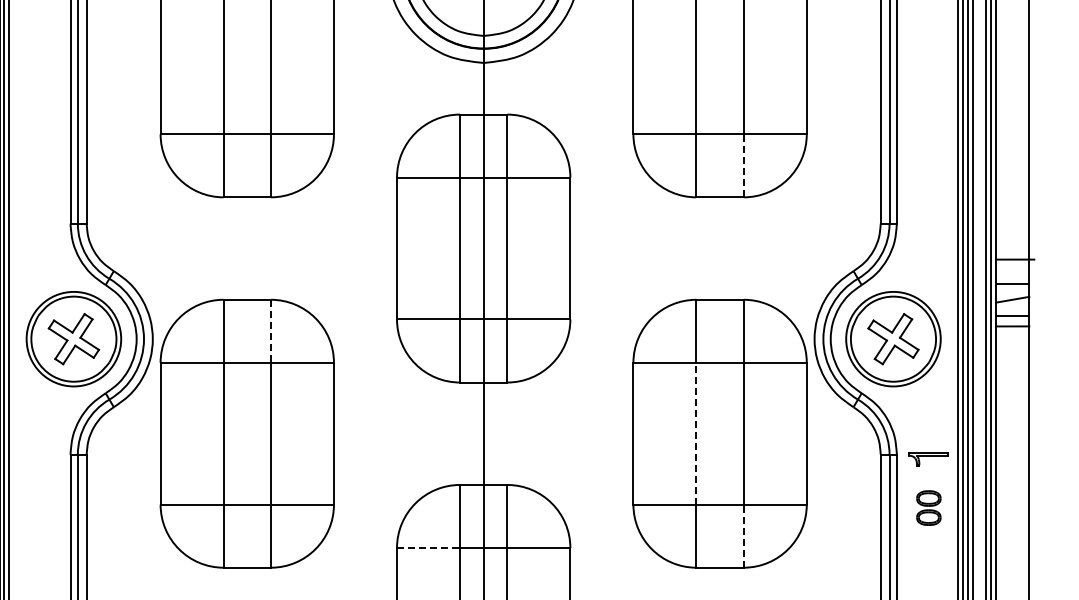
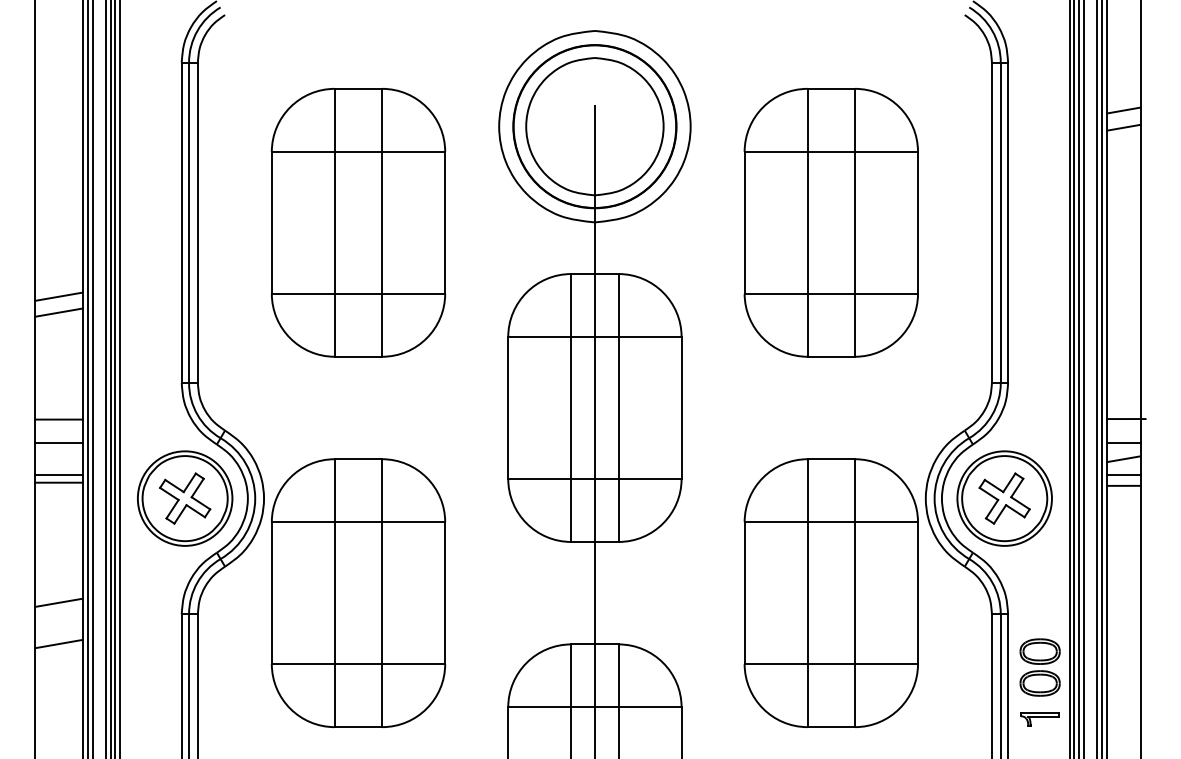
line: (743, 166) -> (854, 325), dashed -> solid
line: (271, 331) -> (382, 490), dashed -> solid
line: (696, 434) -> (807, 593), dashed -> solid
part: (928, 459) -> (1039, 719), moved
part: (928, 508) -> (1039, 667), size x1.67
line: (743, 536) -> (854, 695), dashed -> solid
line: (428, 548) -> (539, 707), dashed -> solid

